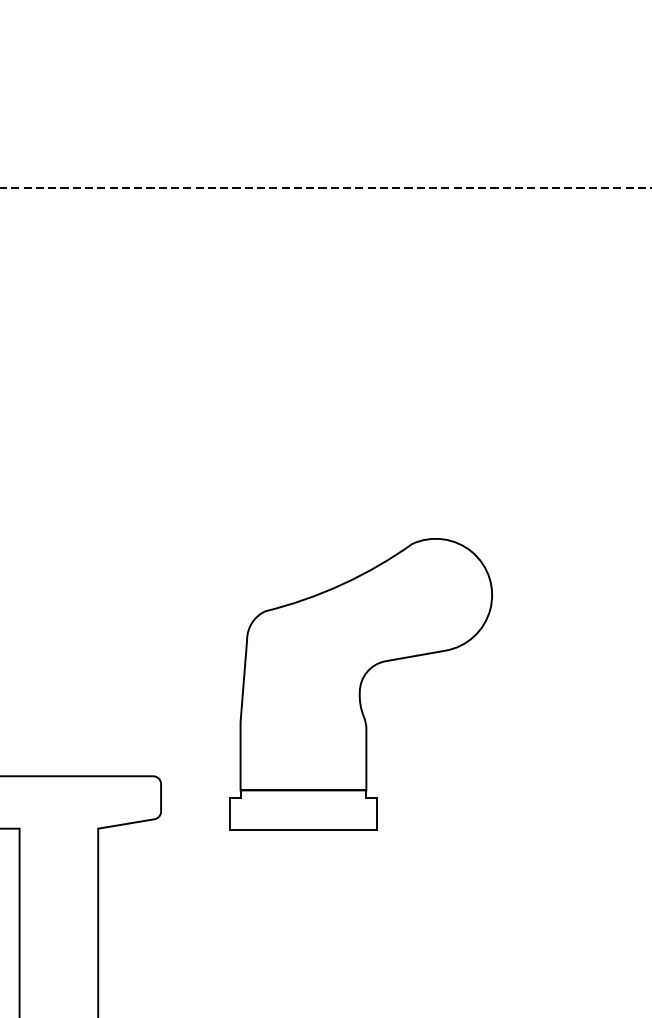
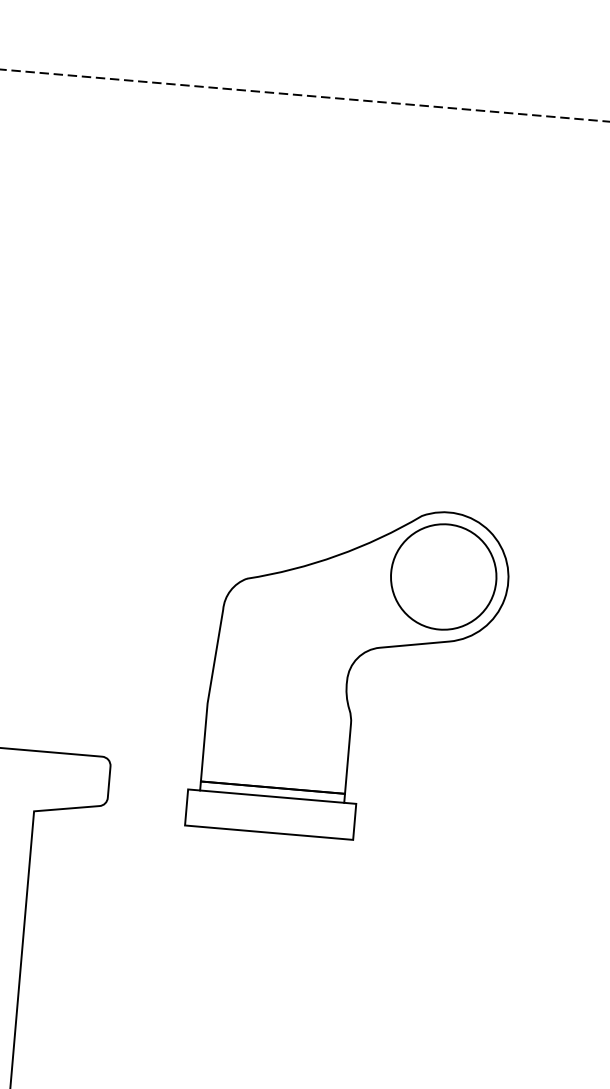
circle: (435, 594) -> (443, 576), added
line: (303, 798) -> (272, 796), added

